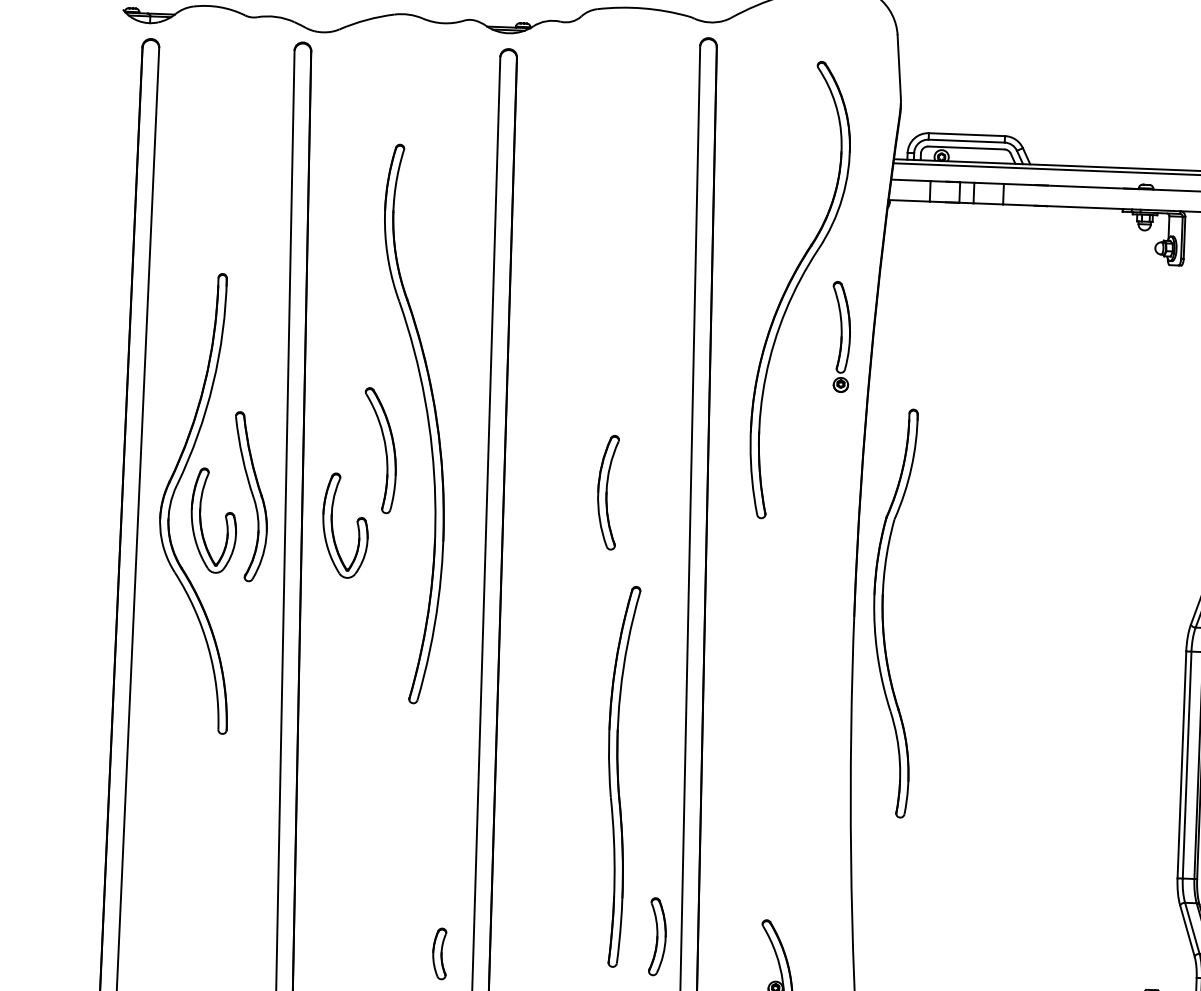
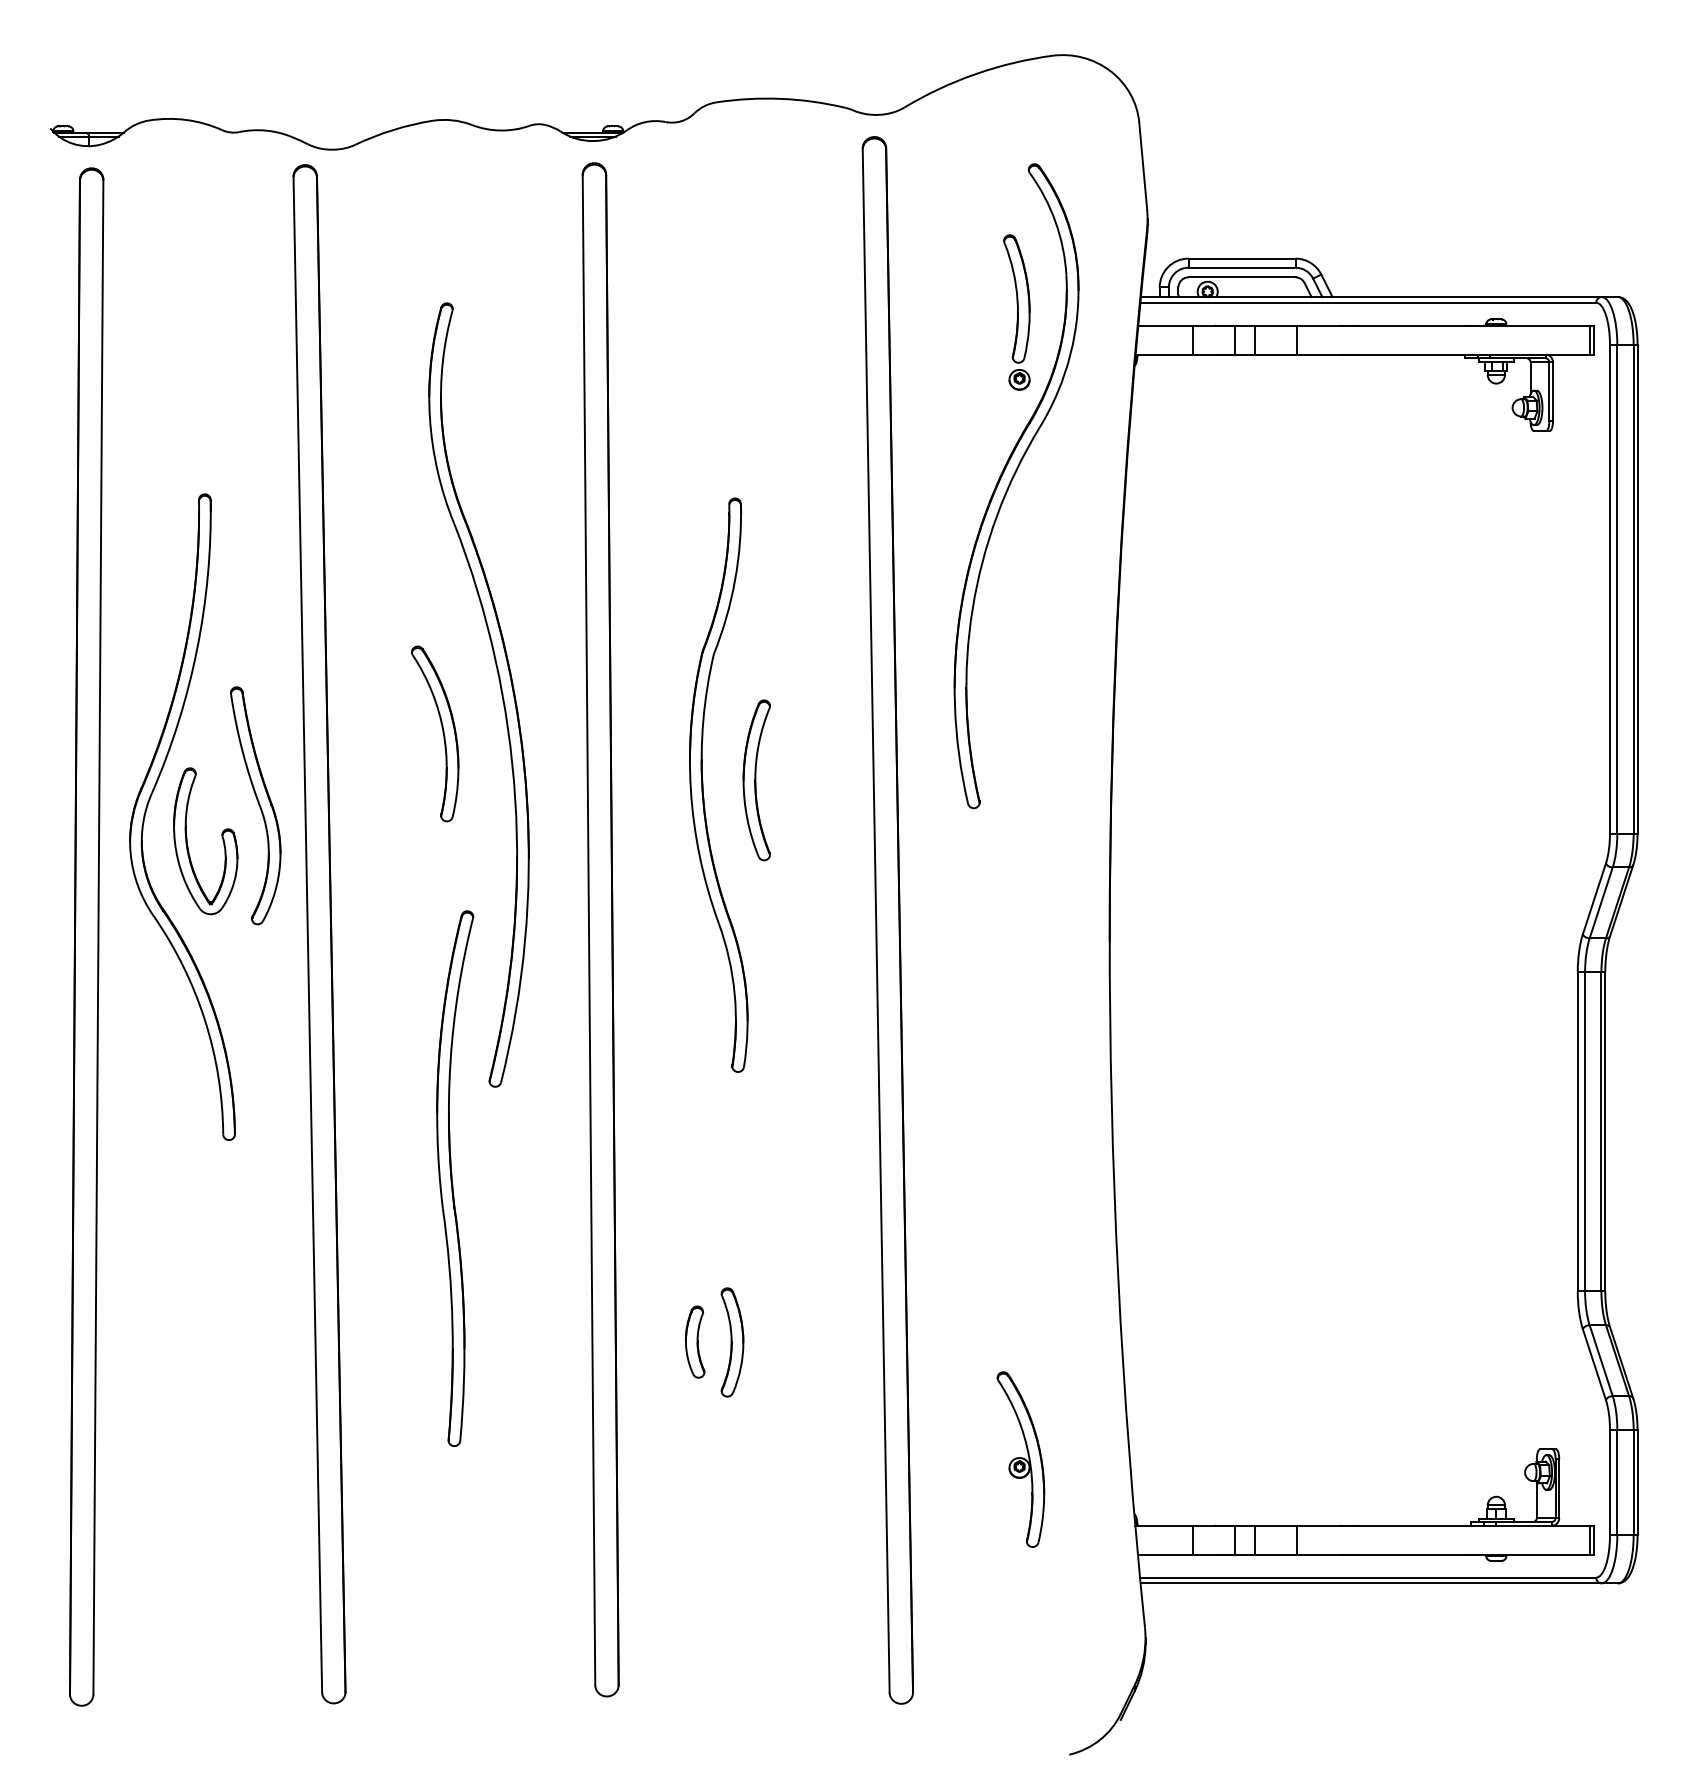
part: (840, 337) -> (1016, 312), moved
part: (356, 523) -> (406, 837), removed
part: (883, 612) -> (703, 784), moved
part: (620, 776) -> (455, 1178), moved
part: (657, 936) -> (732, 1342), moved
part: (440, 953) -> (695, 1341), moved

